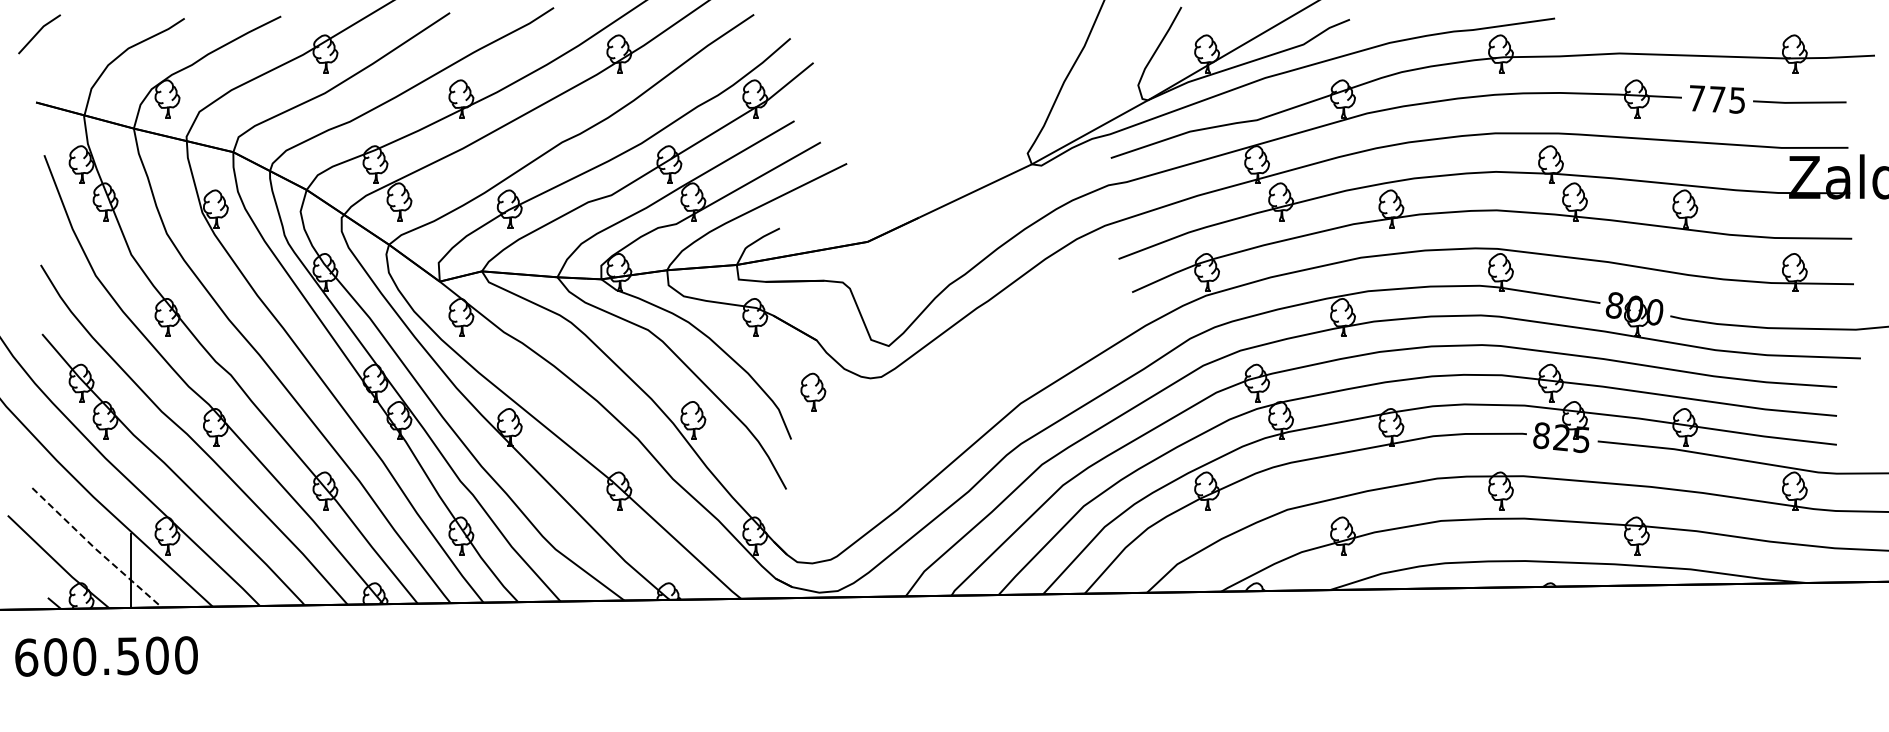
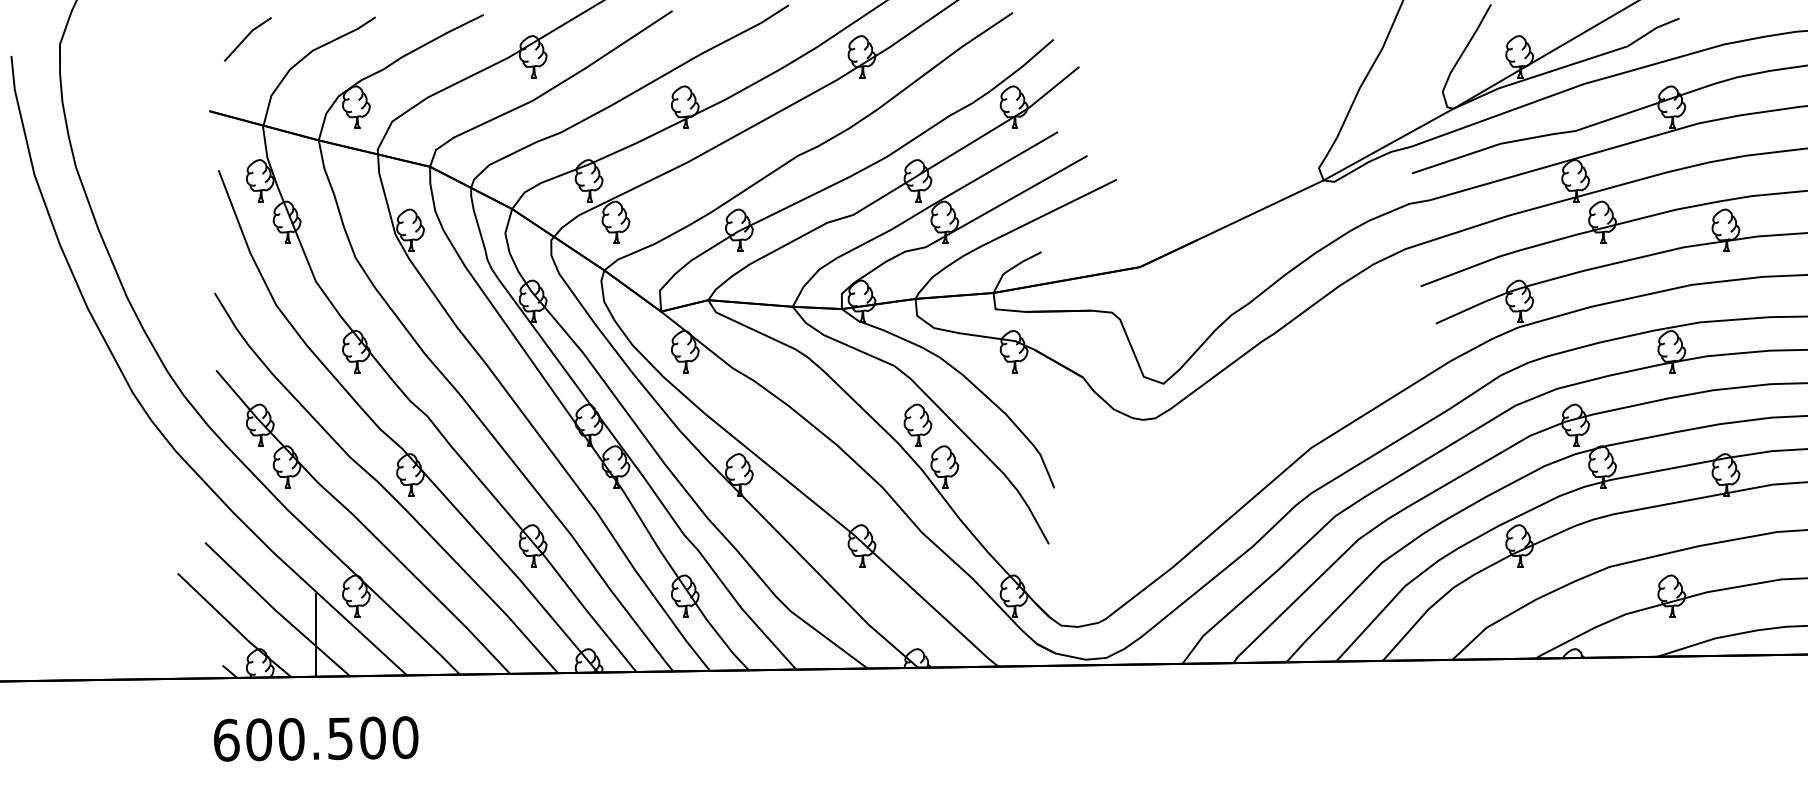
line: (38, 33) -> (246, 38), moved
part: (813, 391) -> (918, 424), moved
line: (95, 548) -> (275, 610), dashed -> solid
text: (106, 656) -> (316, 738), moved

